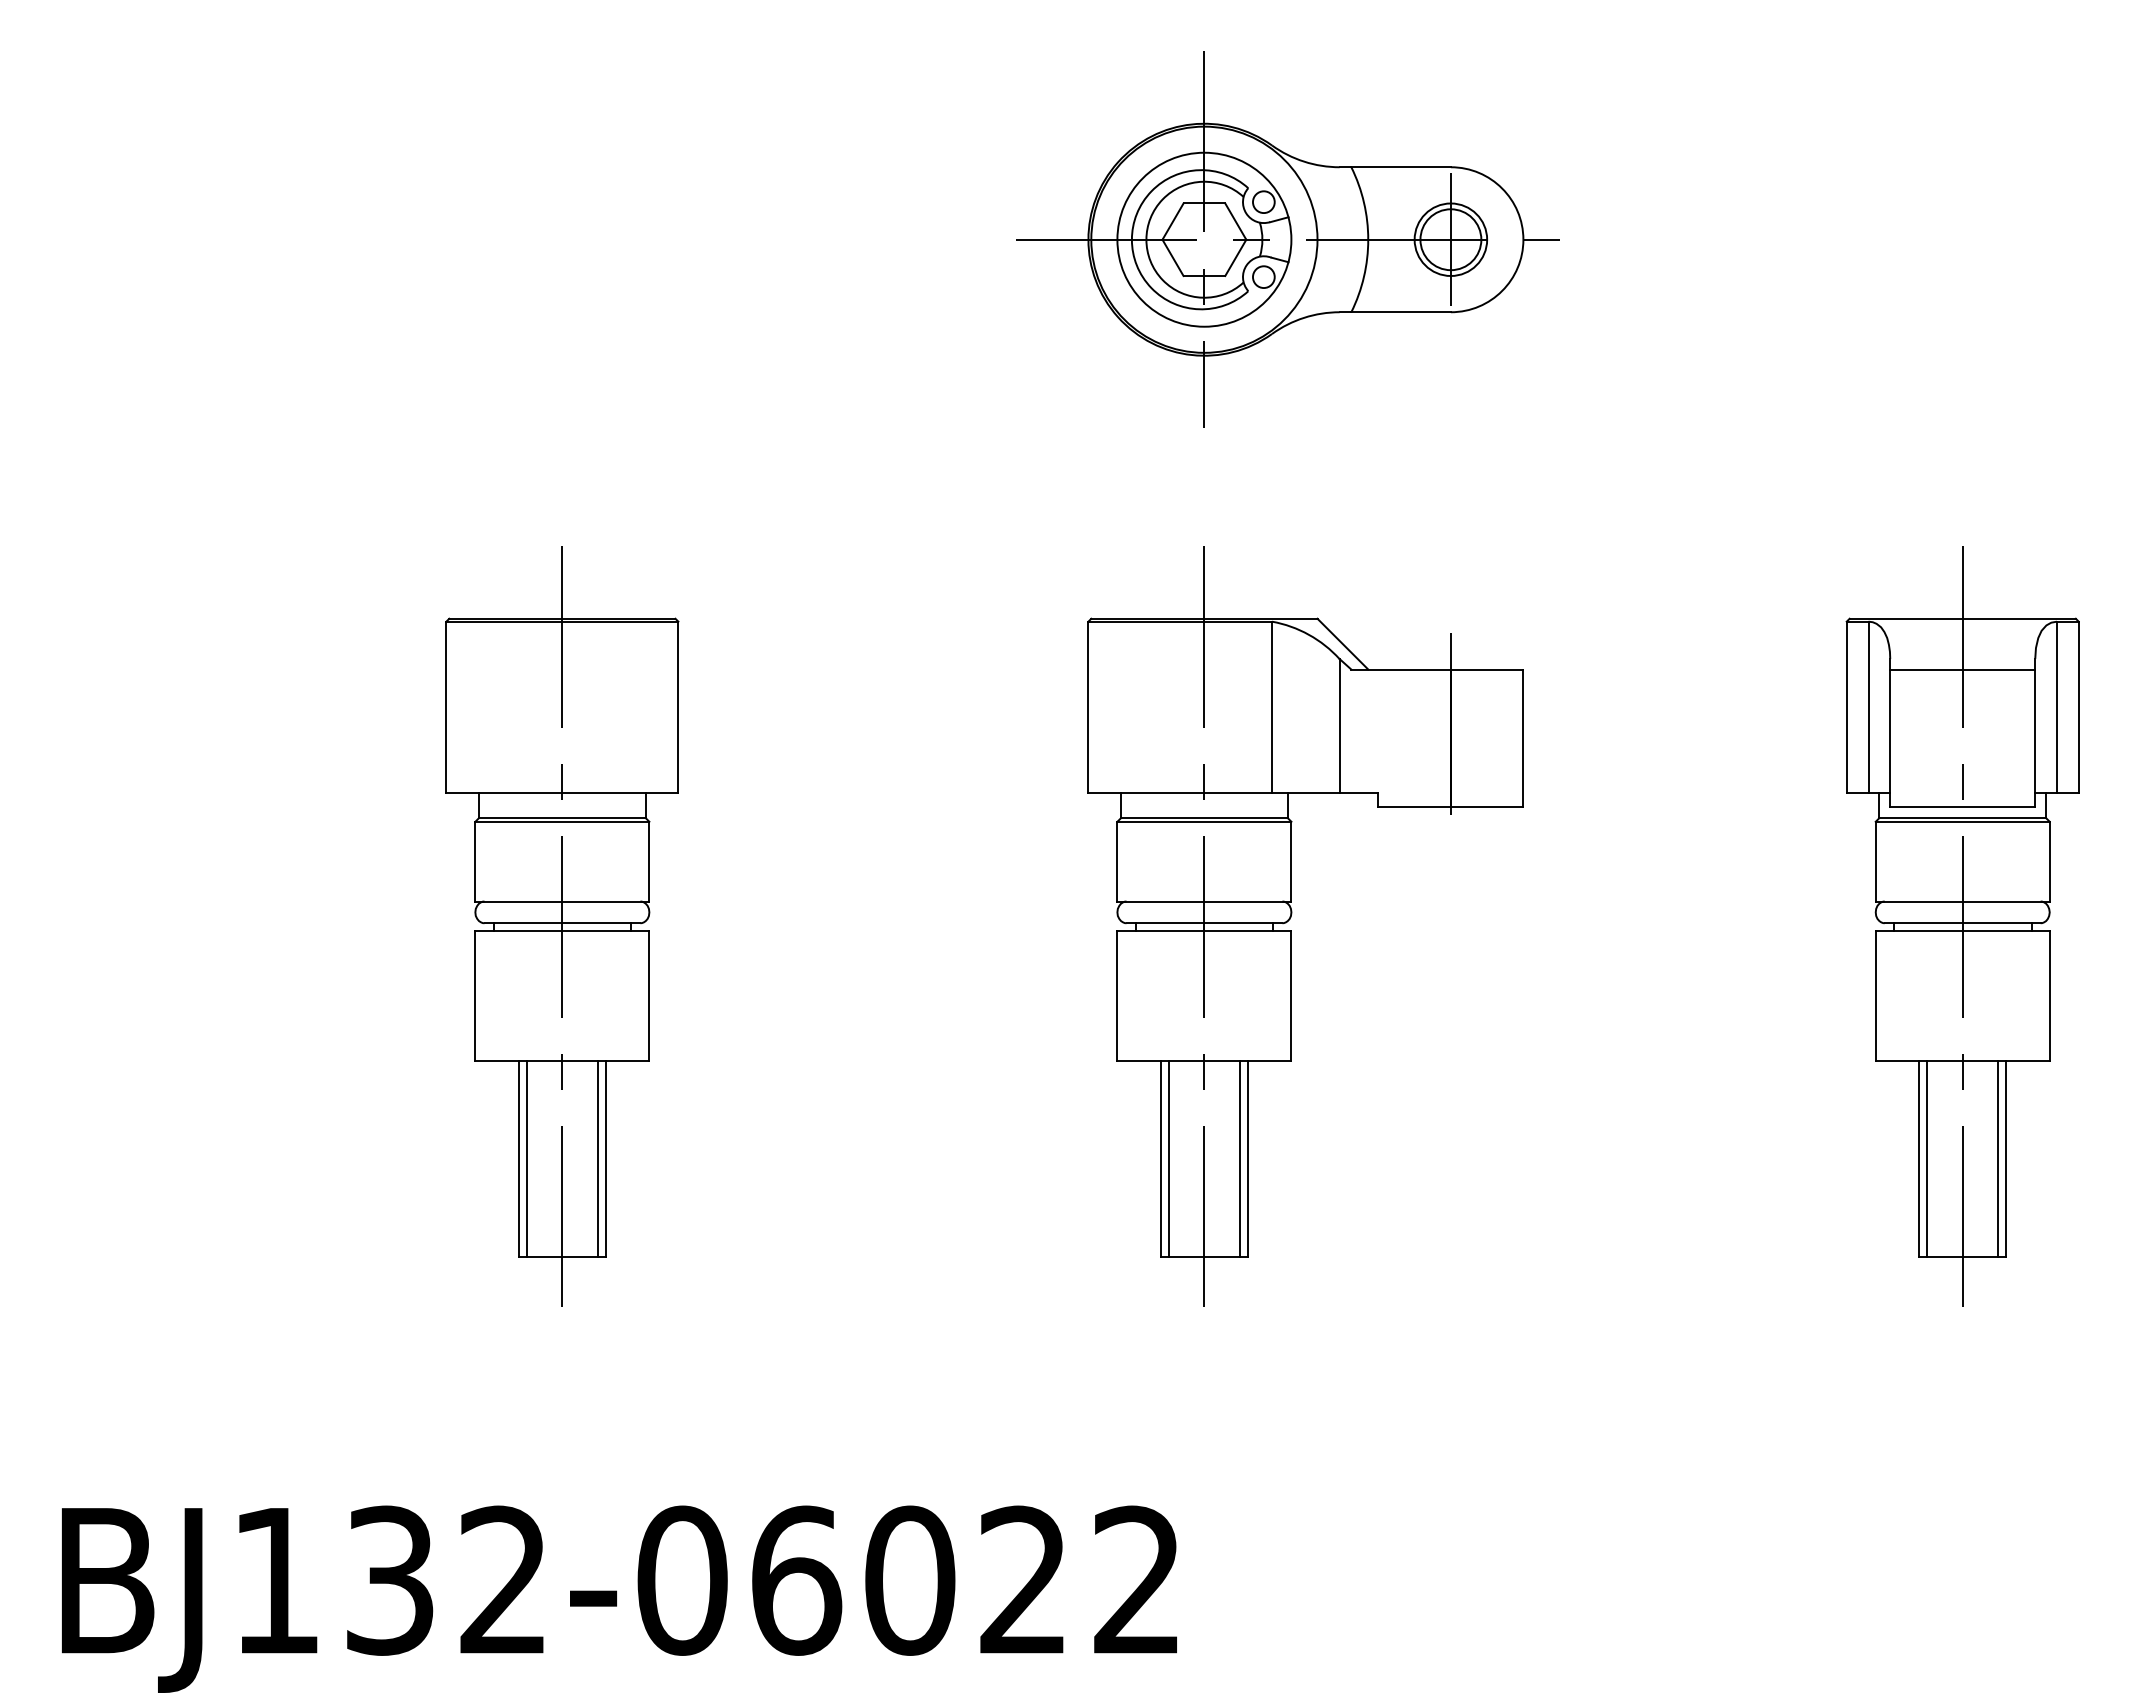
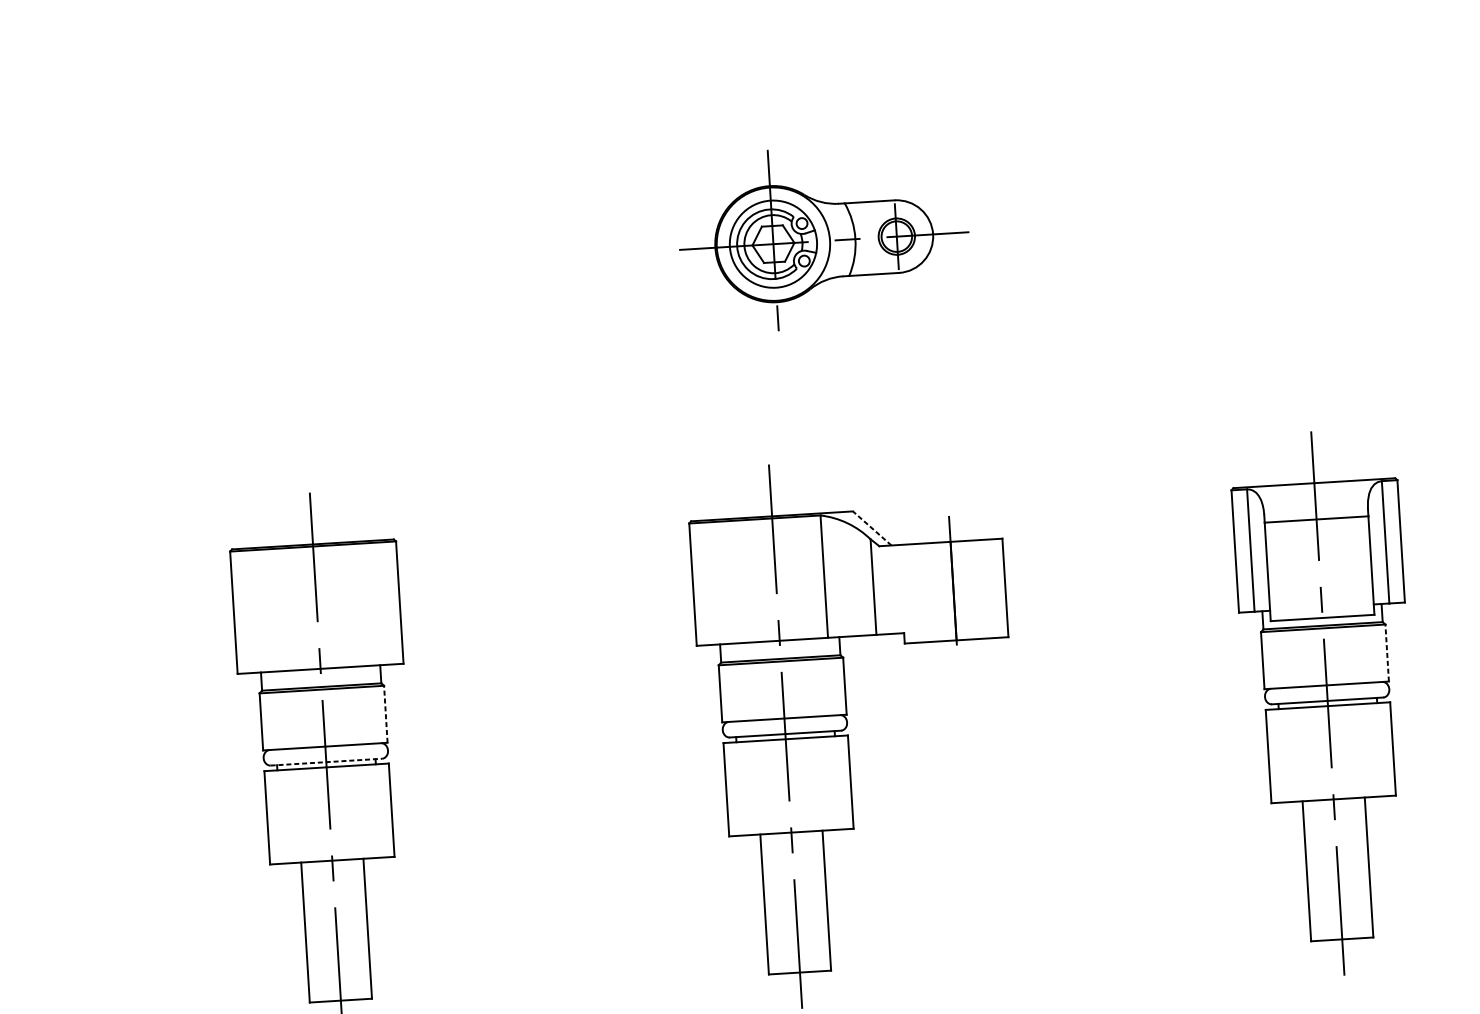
part: (1287, 239) -> (814, 241), size x0.7
line: (1342, 644) -> (871, 528), solid -> dashed
line: (649, 861) -> (385, 714), solid -> dashed
line: (2049, 861) -> (1387, 652), solid -> dashed
line: (562, 923) -> (326, 762), solid -> dashed
line: (526, 1158) -> (310, 931), removed
line: (598, 1158) -> (362, 928), removed
line: (1168, 1158) -> (770, 903), removed
line: (1240, 1158) -> (821, 900), removed
line: (1927, 1158) -> (1312, 870), removed
line: (1998, 1158) -> (1363, 867), removed

